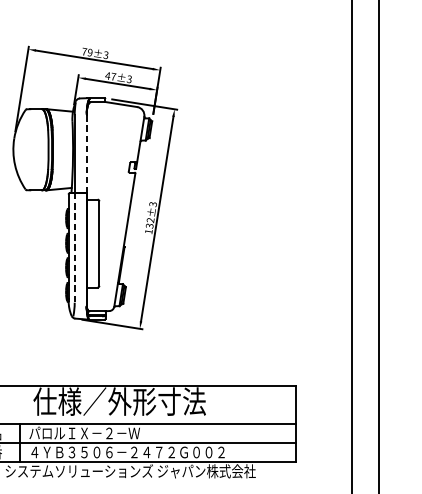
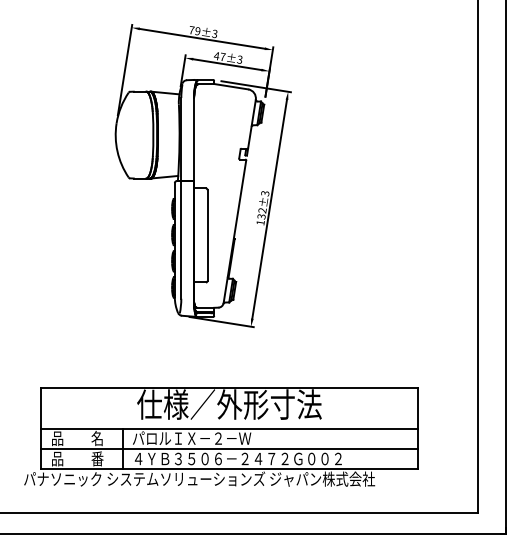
line: (87, 153) -> (194, 139), dashed -> solid
line: (74, 247) -> (181, 239), dashed -> solid

